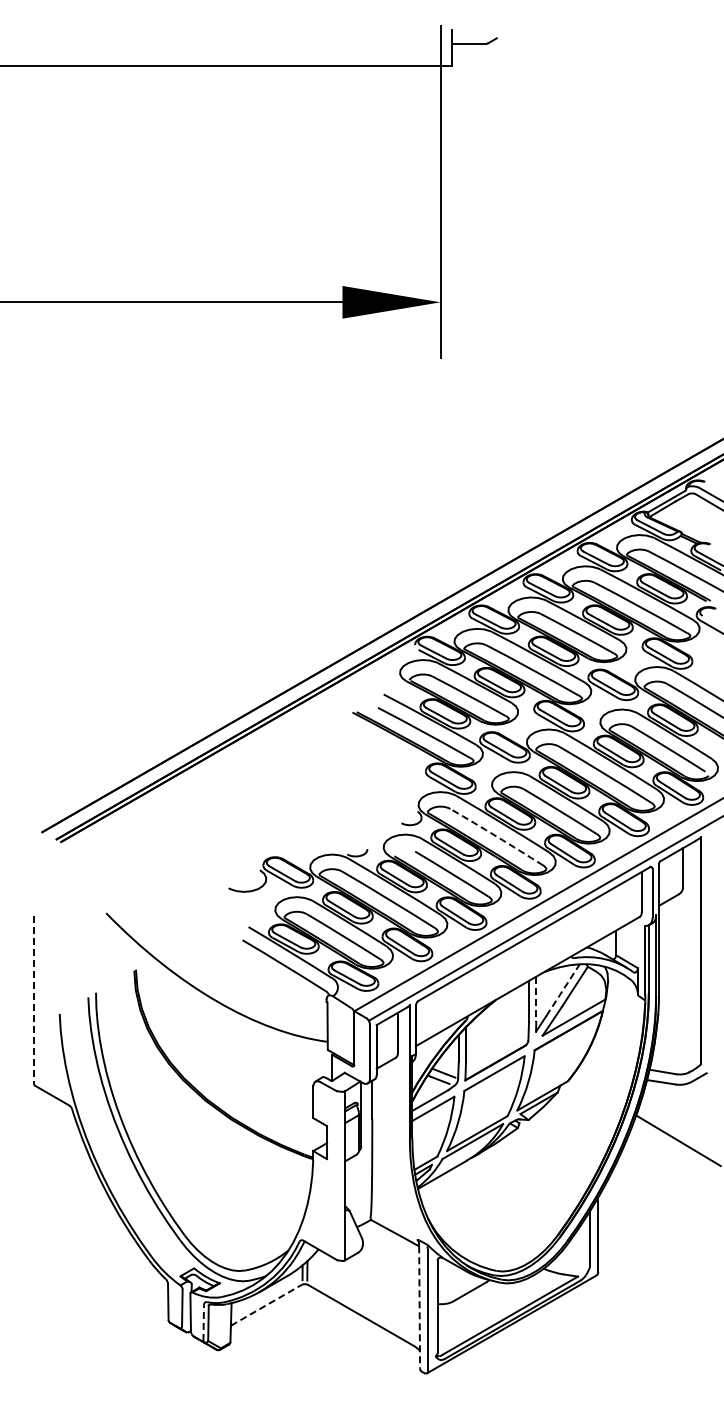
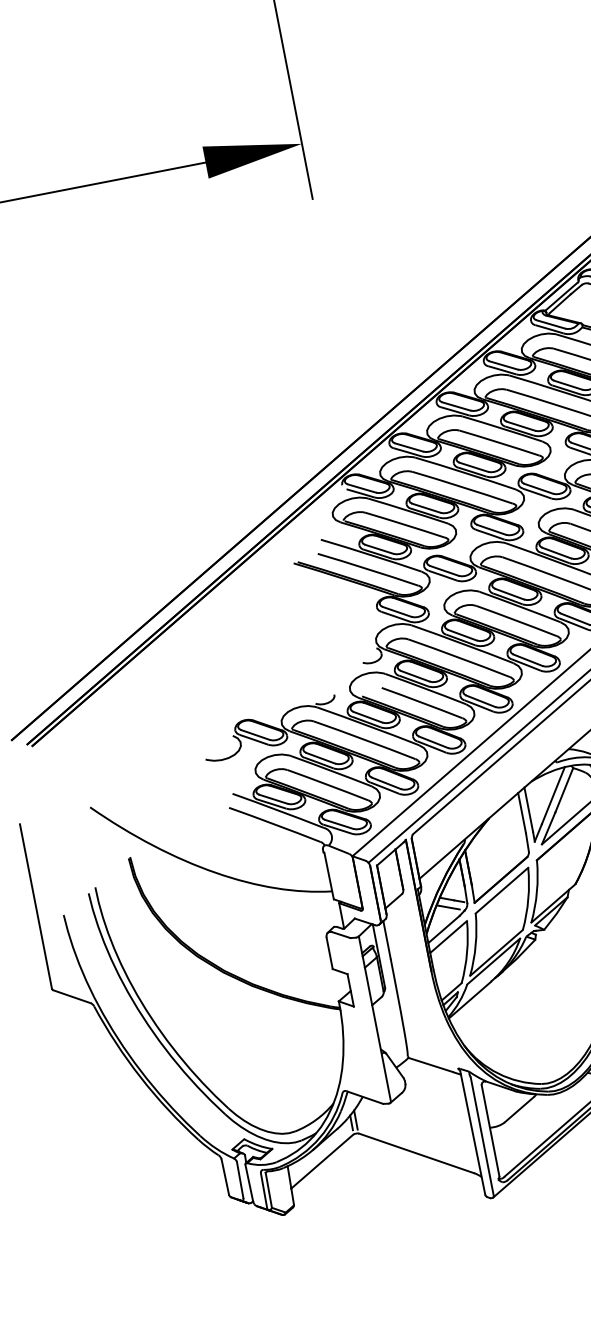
arc: (497, 836) -> (459, 657), dashed -> solid
line: (563, 990) -> (553, 795), dashed -> solid
line: (536, 999) -> (529, 809), dashed -> solid
line: (34, 1000) -> (36, 906), dashed -> solid
line: (266, 1305) -> (322, 1161), dashed -> solid
line: (419, 1308) -> (473, 1135), dashed -> solid
line: (203, 1323) -> (263, 1191), dashed -> solid

